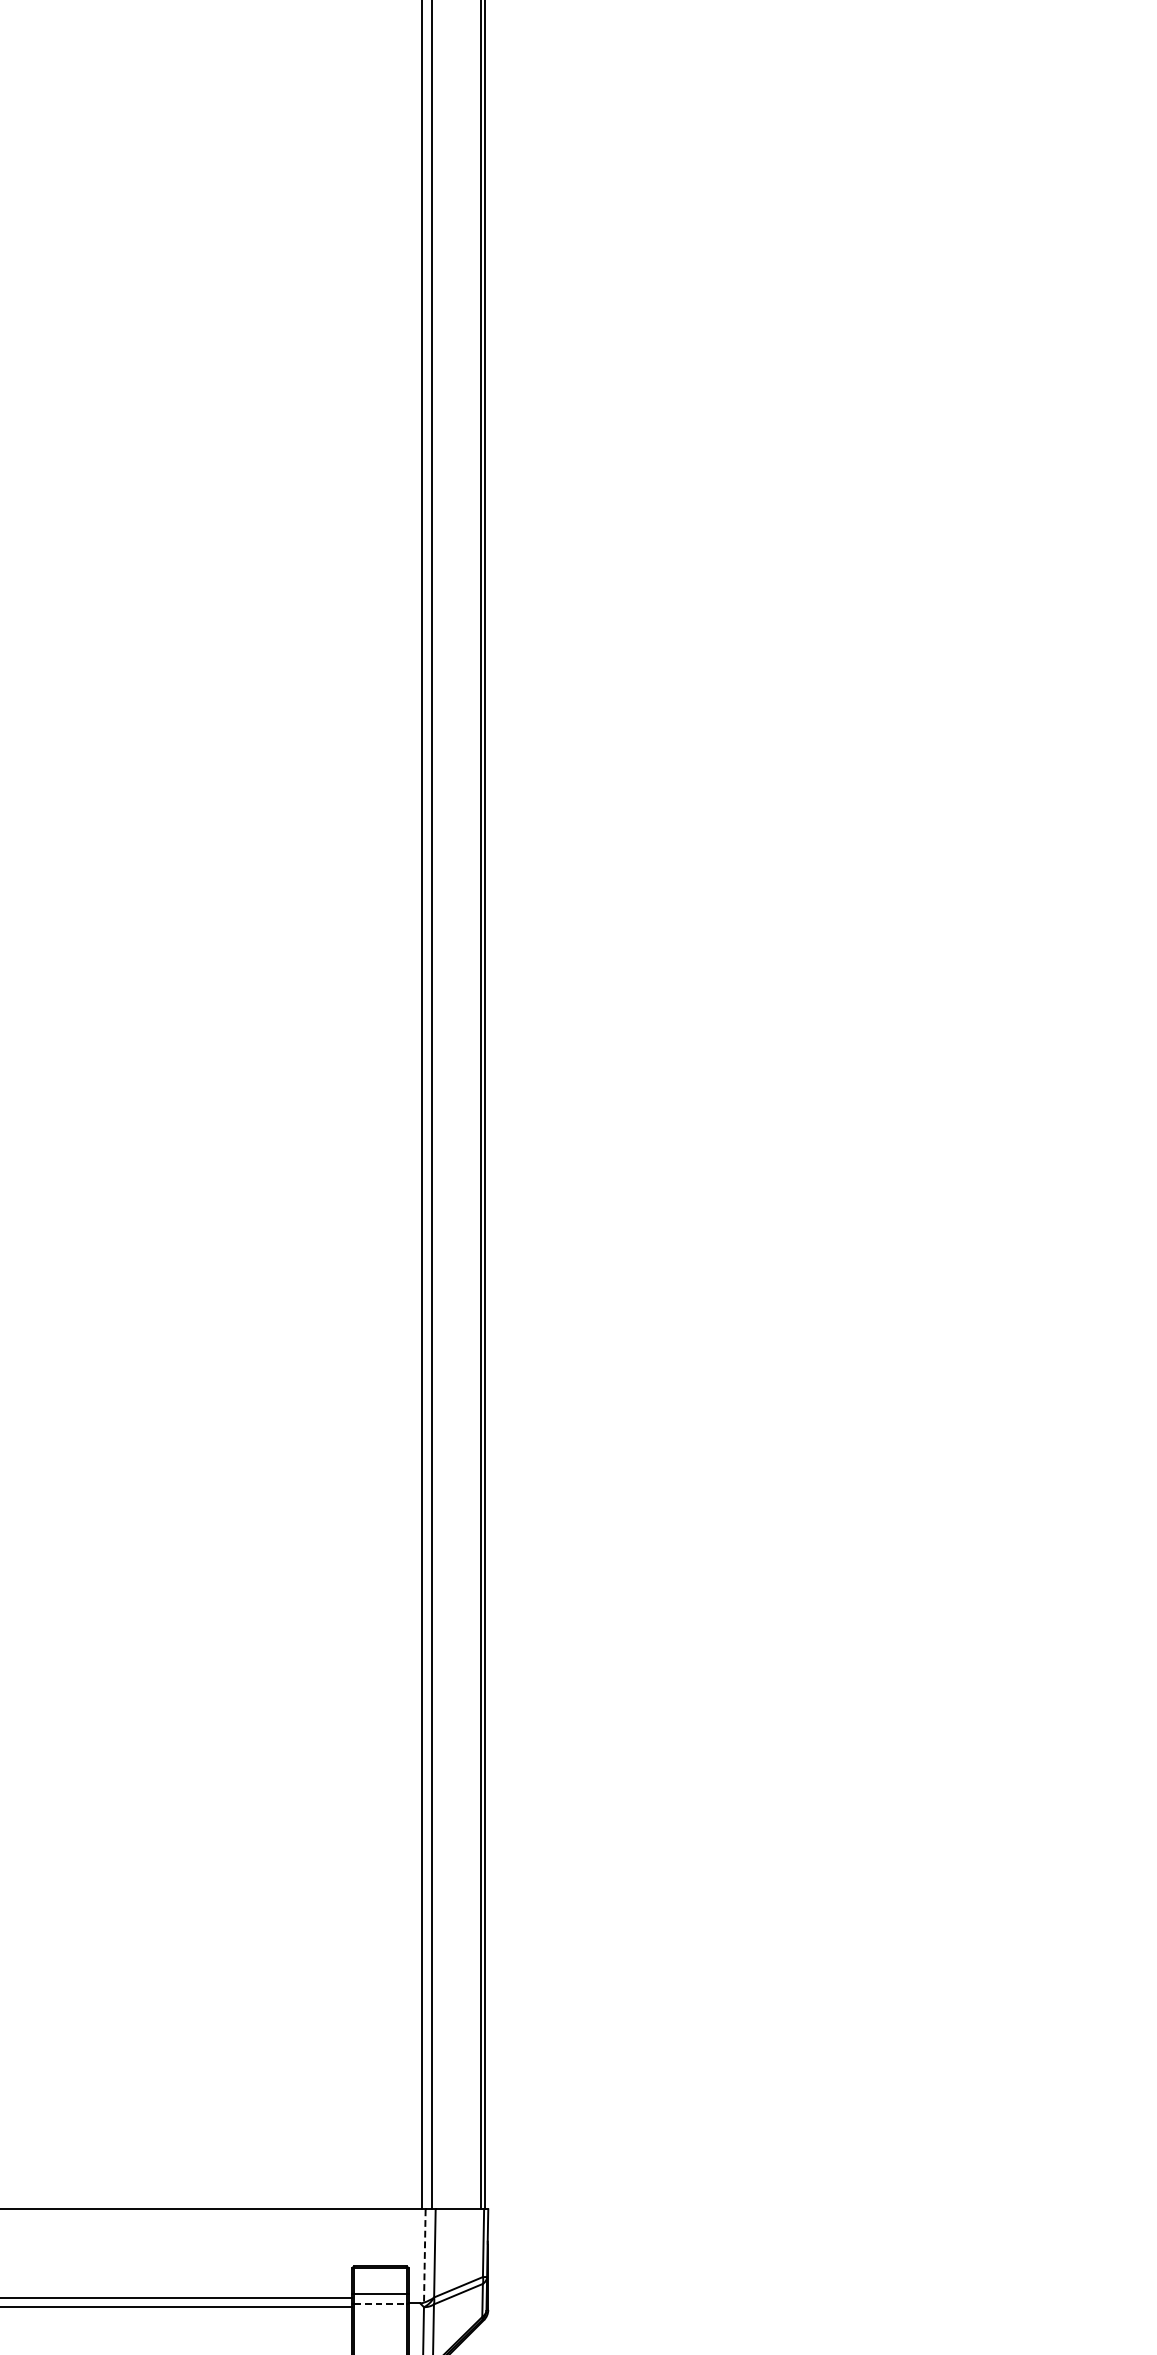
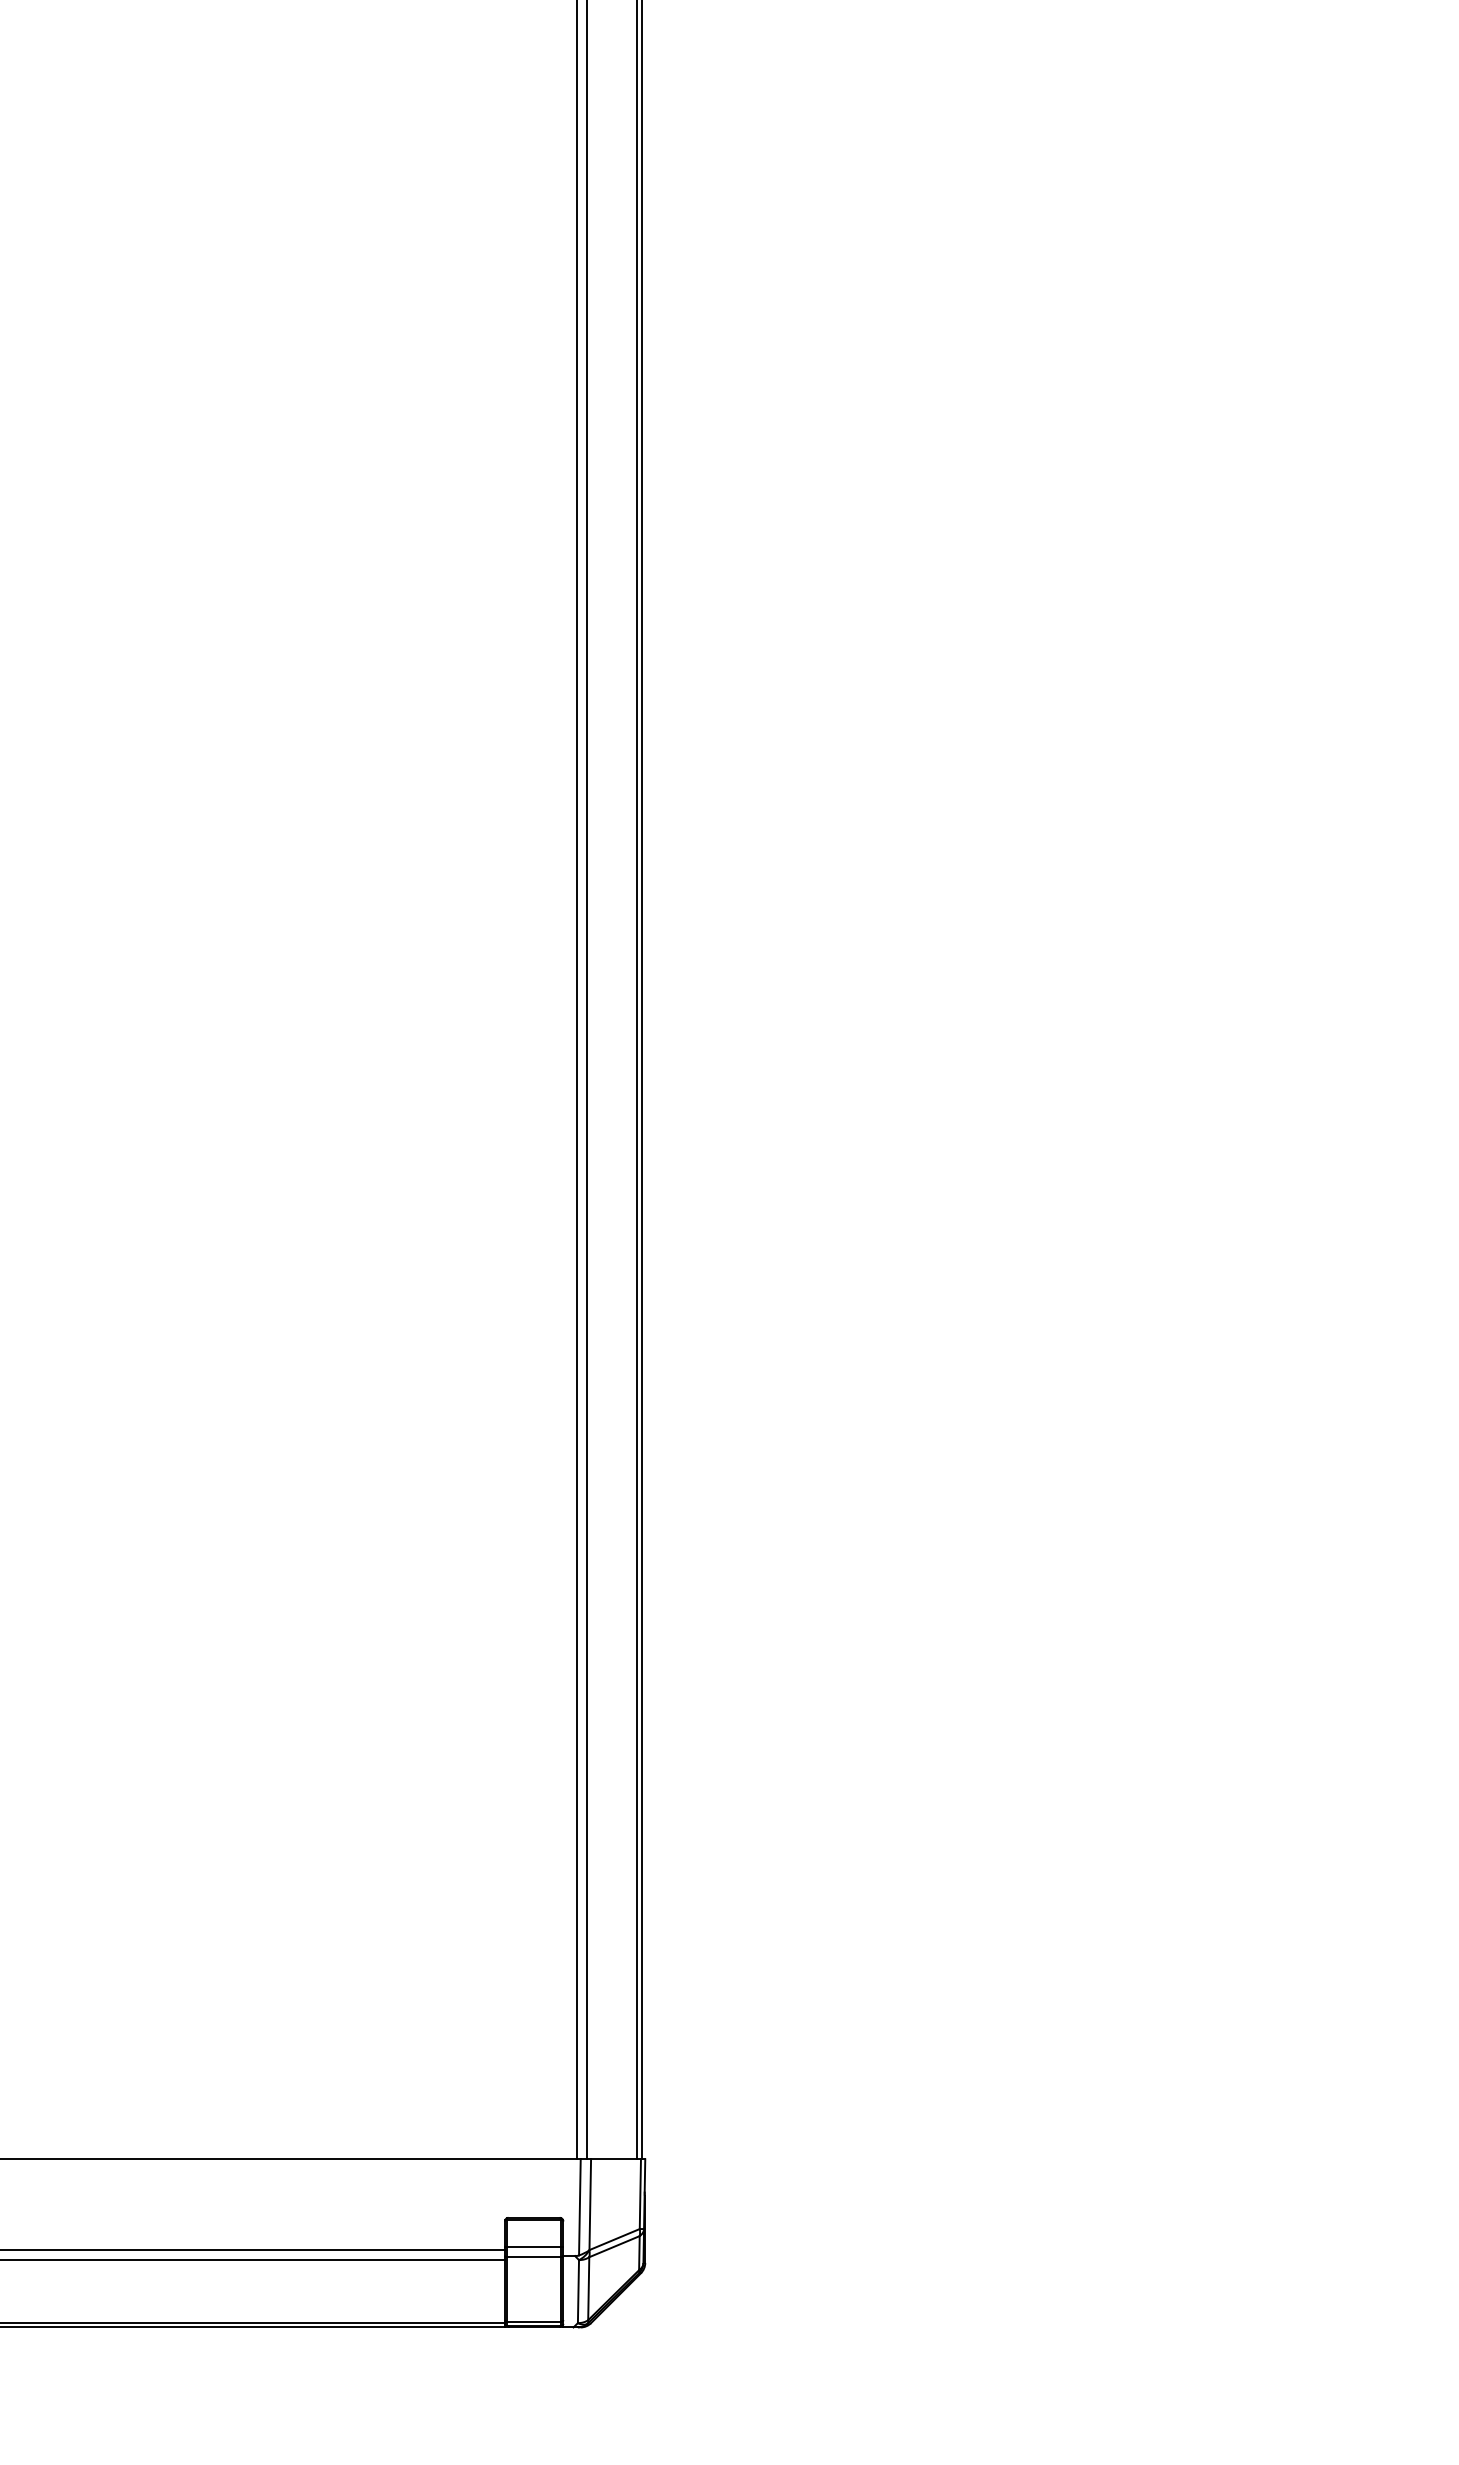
line: (424, 2256) -> (579, 2207), dashed -> solid
line: (380, 2304) -> (534, 2257), dashed -> solid

